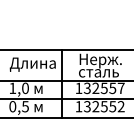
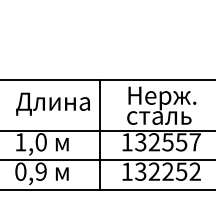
text: (25, 106) -> (41, 171), 0,5 -> 0,9
text: (103, 106) -> (166, 171), 132552 -> 132252

